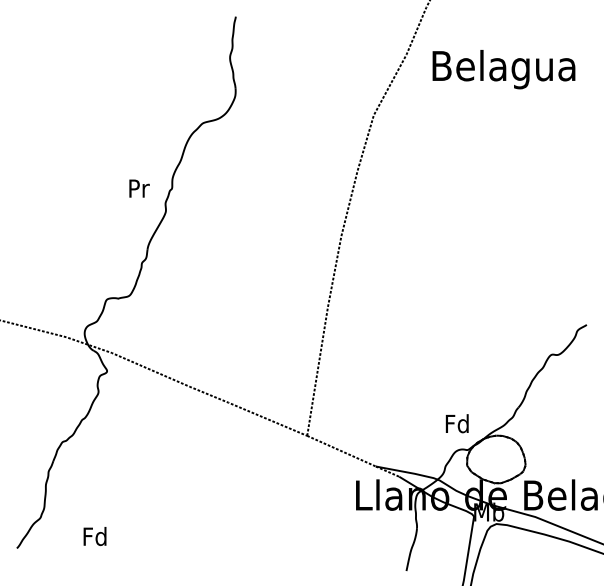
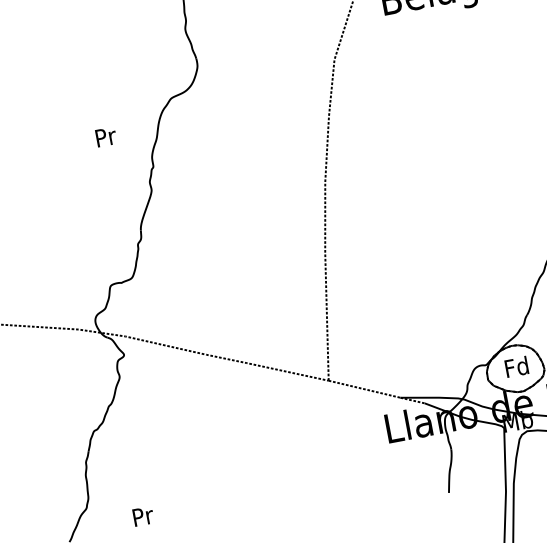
text: (139, 188) -> (106, 136), moved
text: (456, 423) -> (516, 366), moved
text: (94, 536) -> (142, 516), Fd -> Pr

